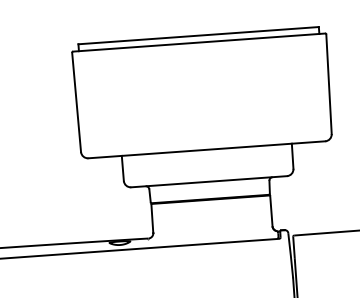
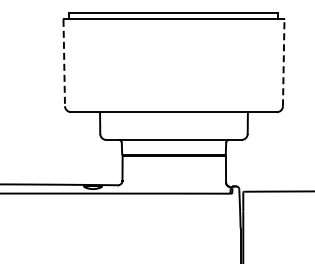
line: (328, 83) -> (283, 62), solid -> dashed
line: (76, 102) -> (64, 63), solid -> dashed

